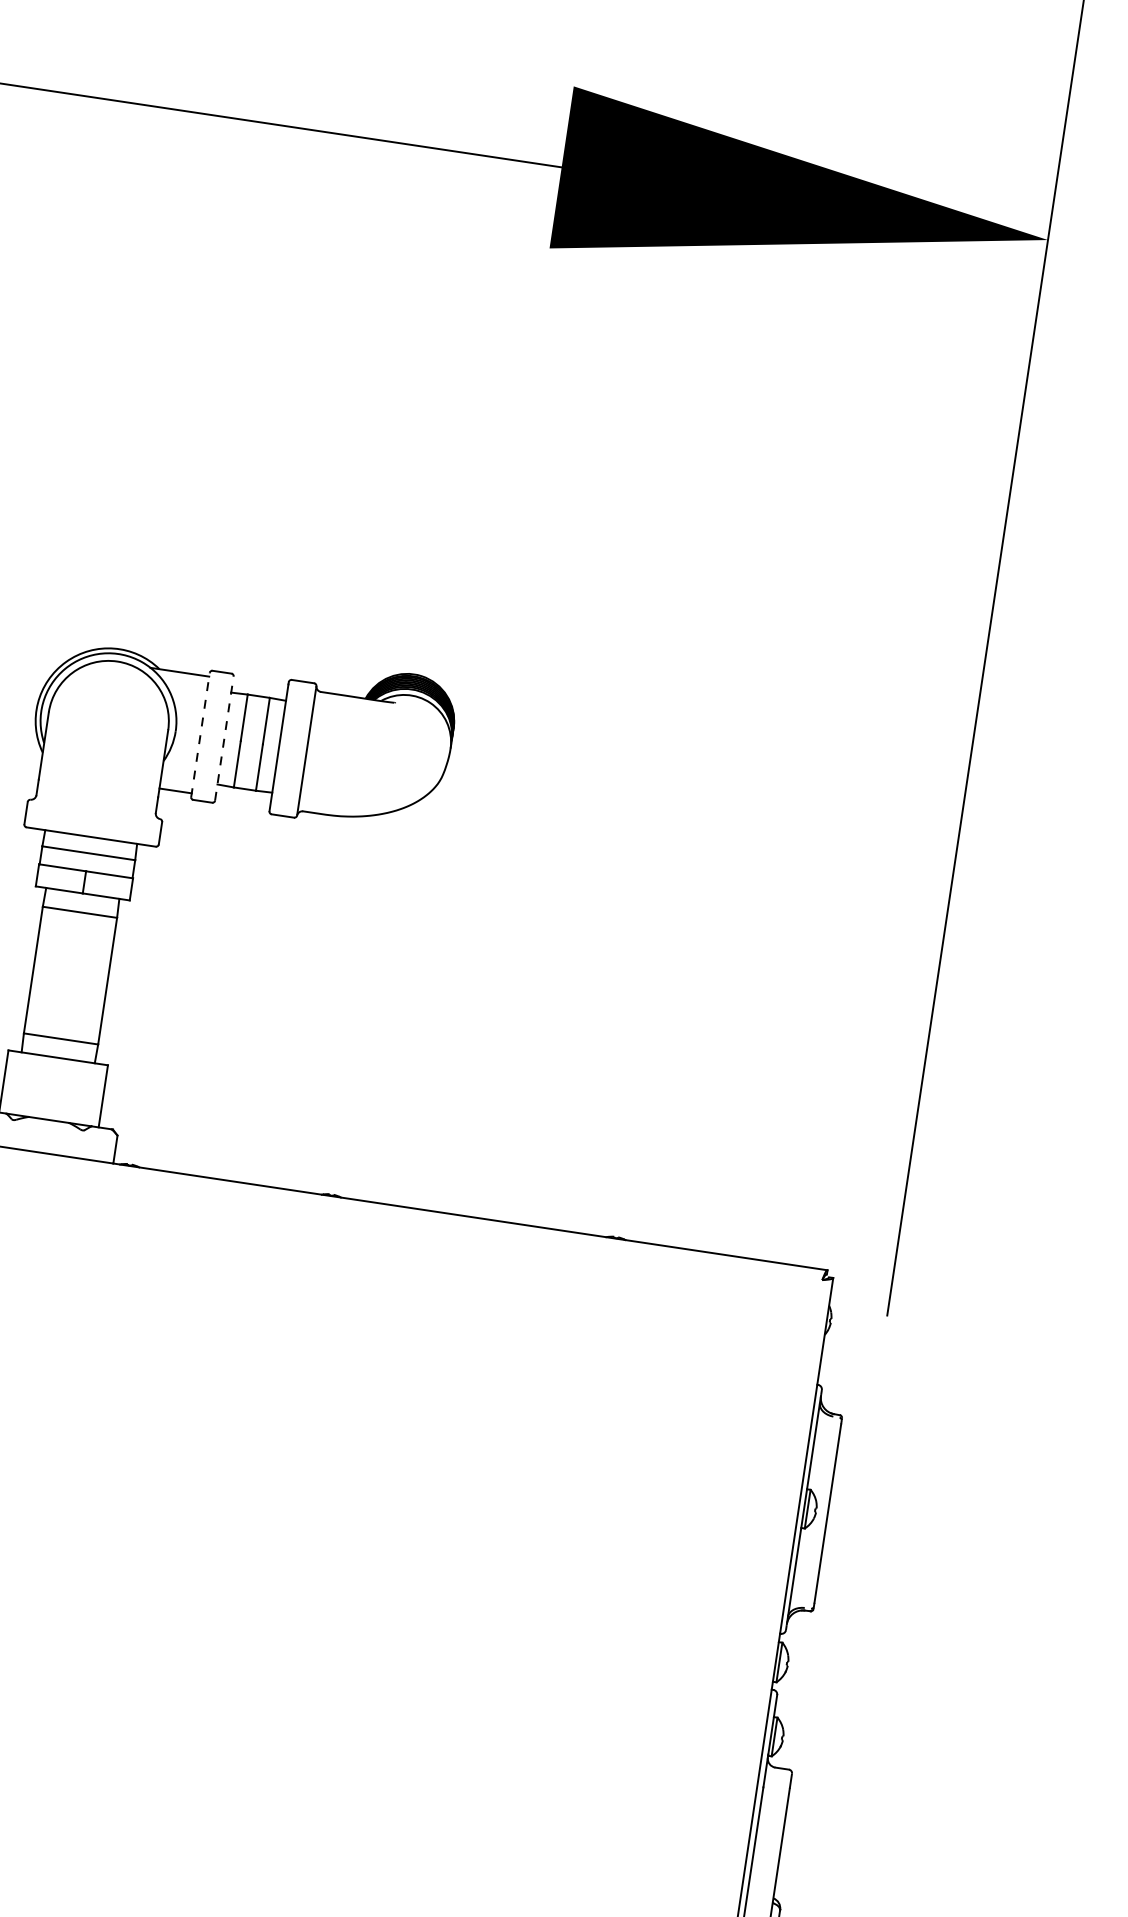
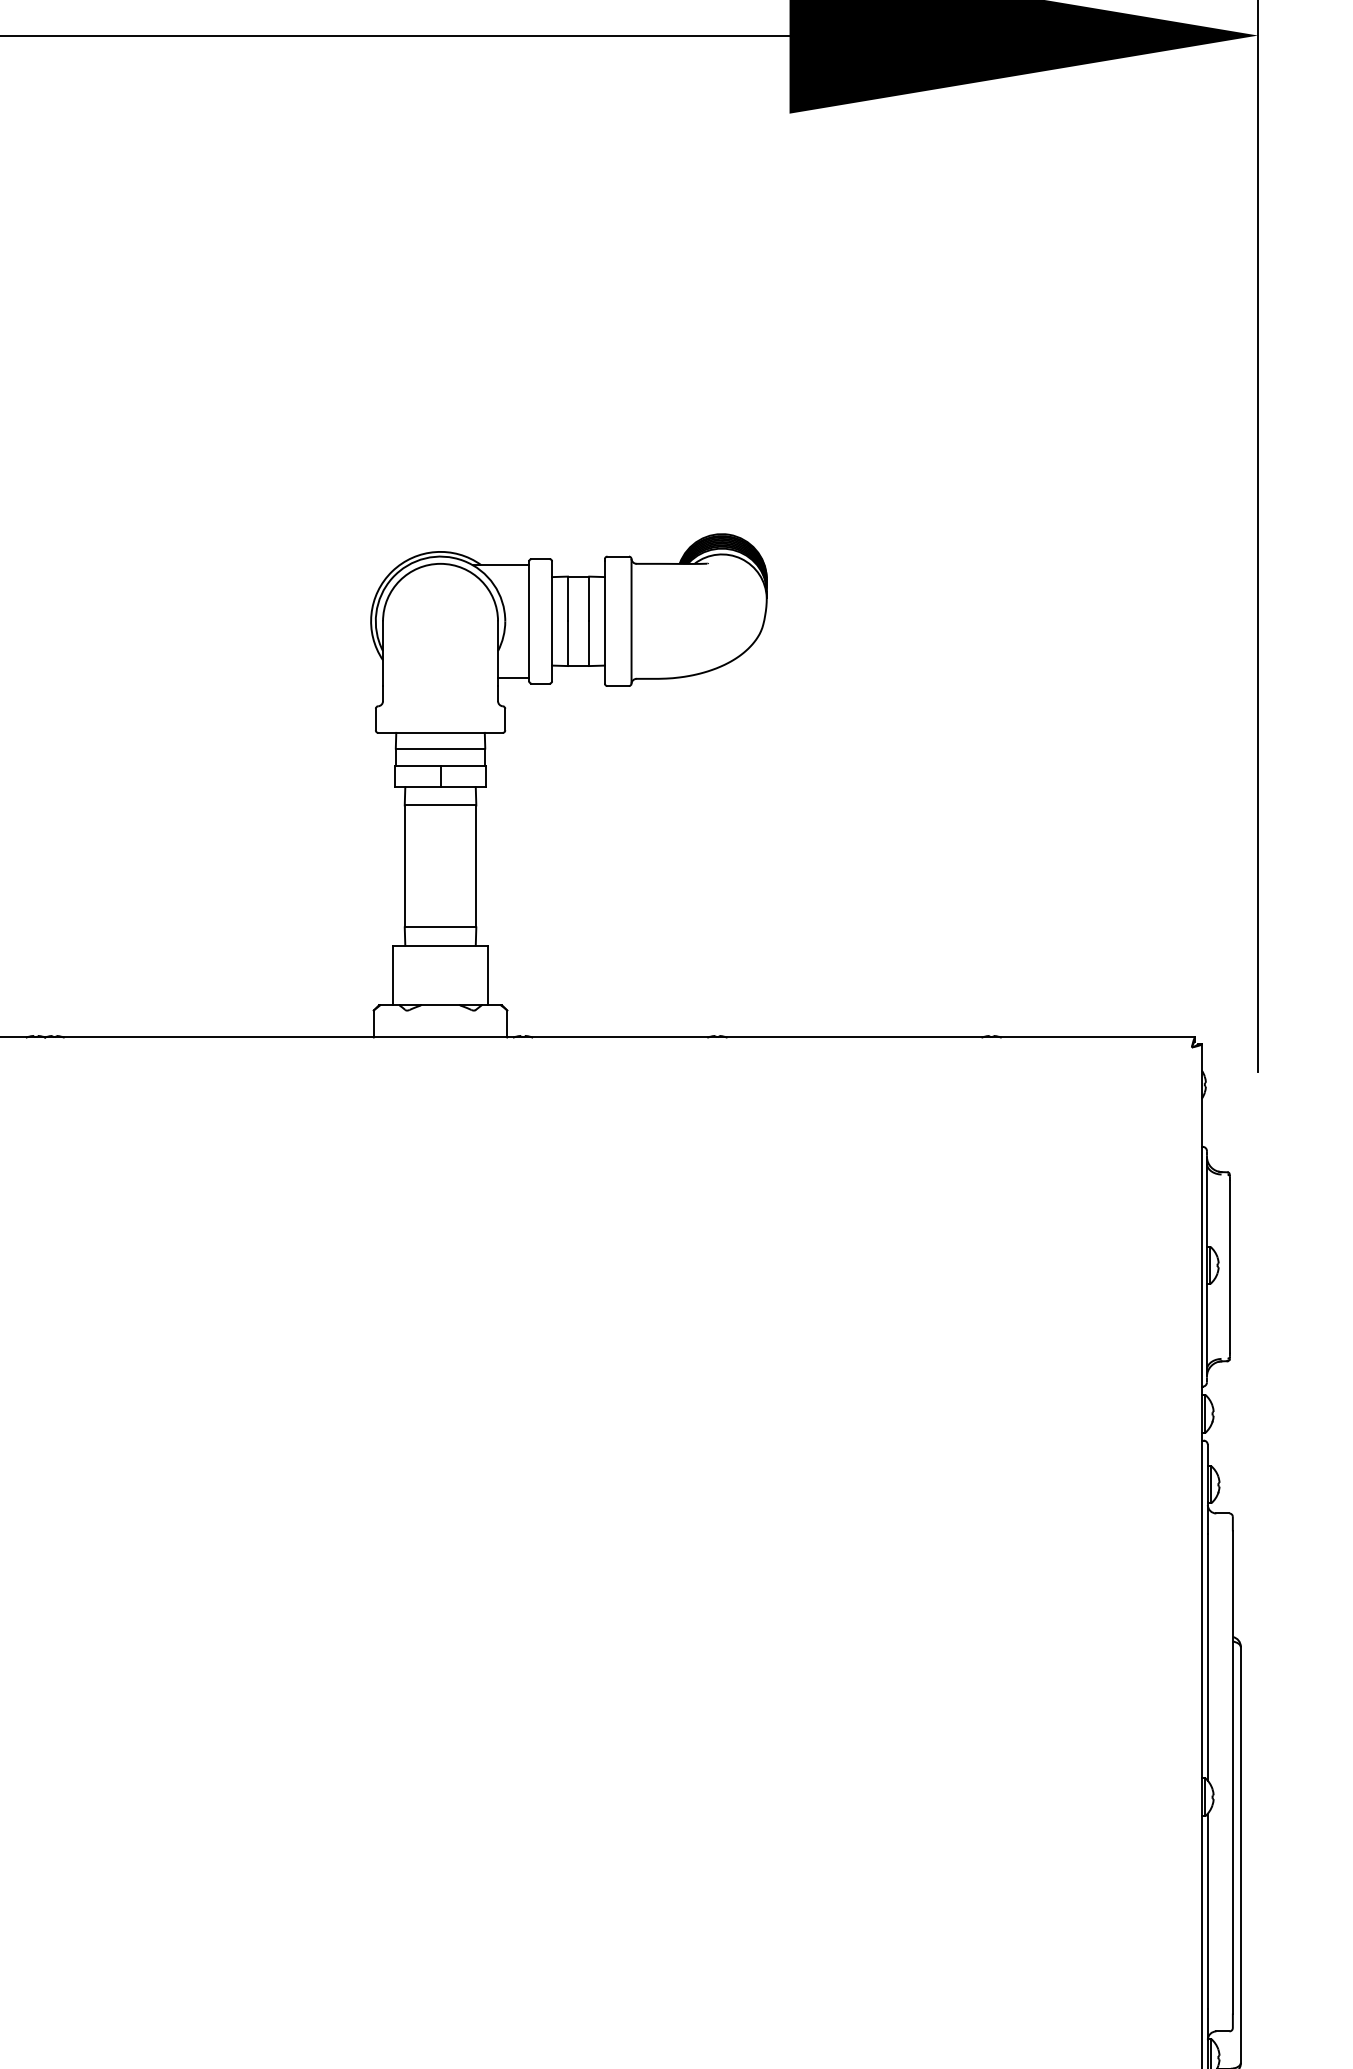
line: (200, 735) -> (529, 621), dashed -> solid
line: (224, 738) -> (552, 621), dashed -> solid

